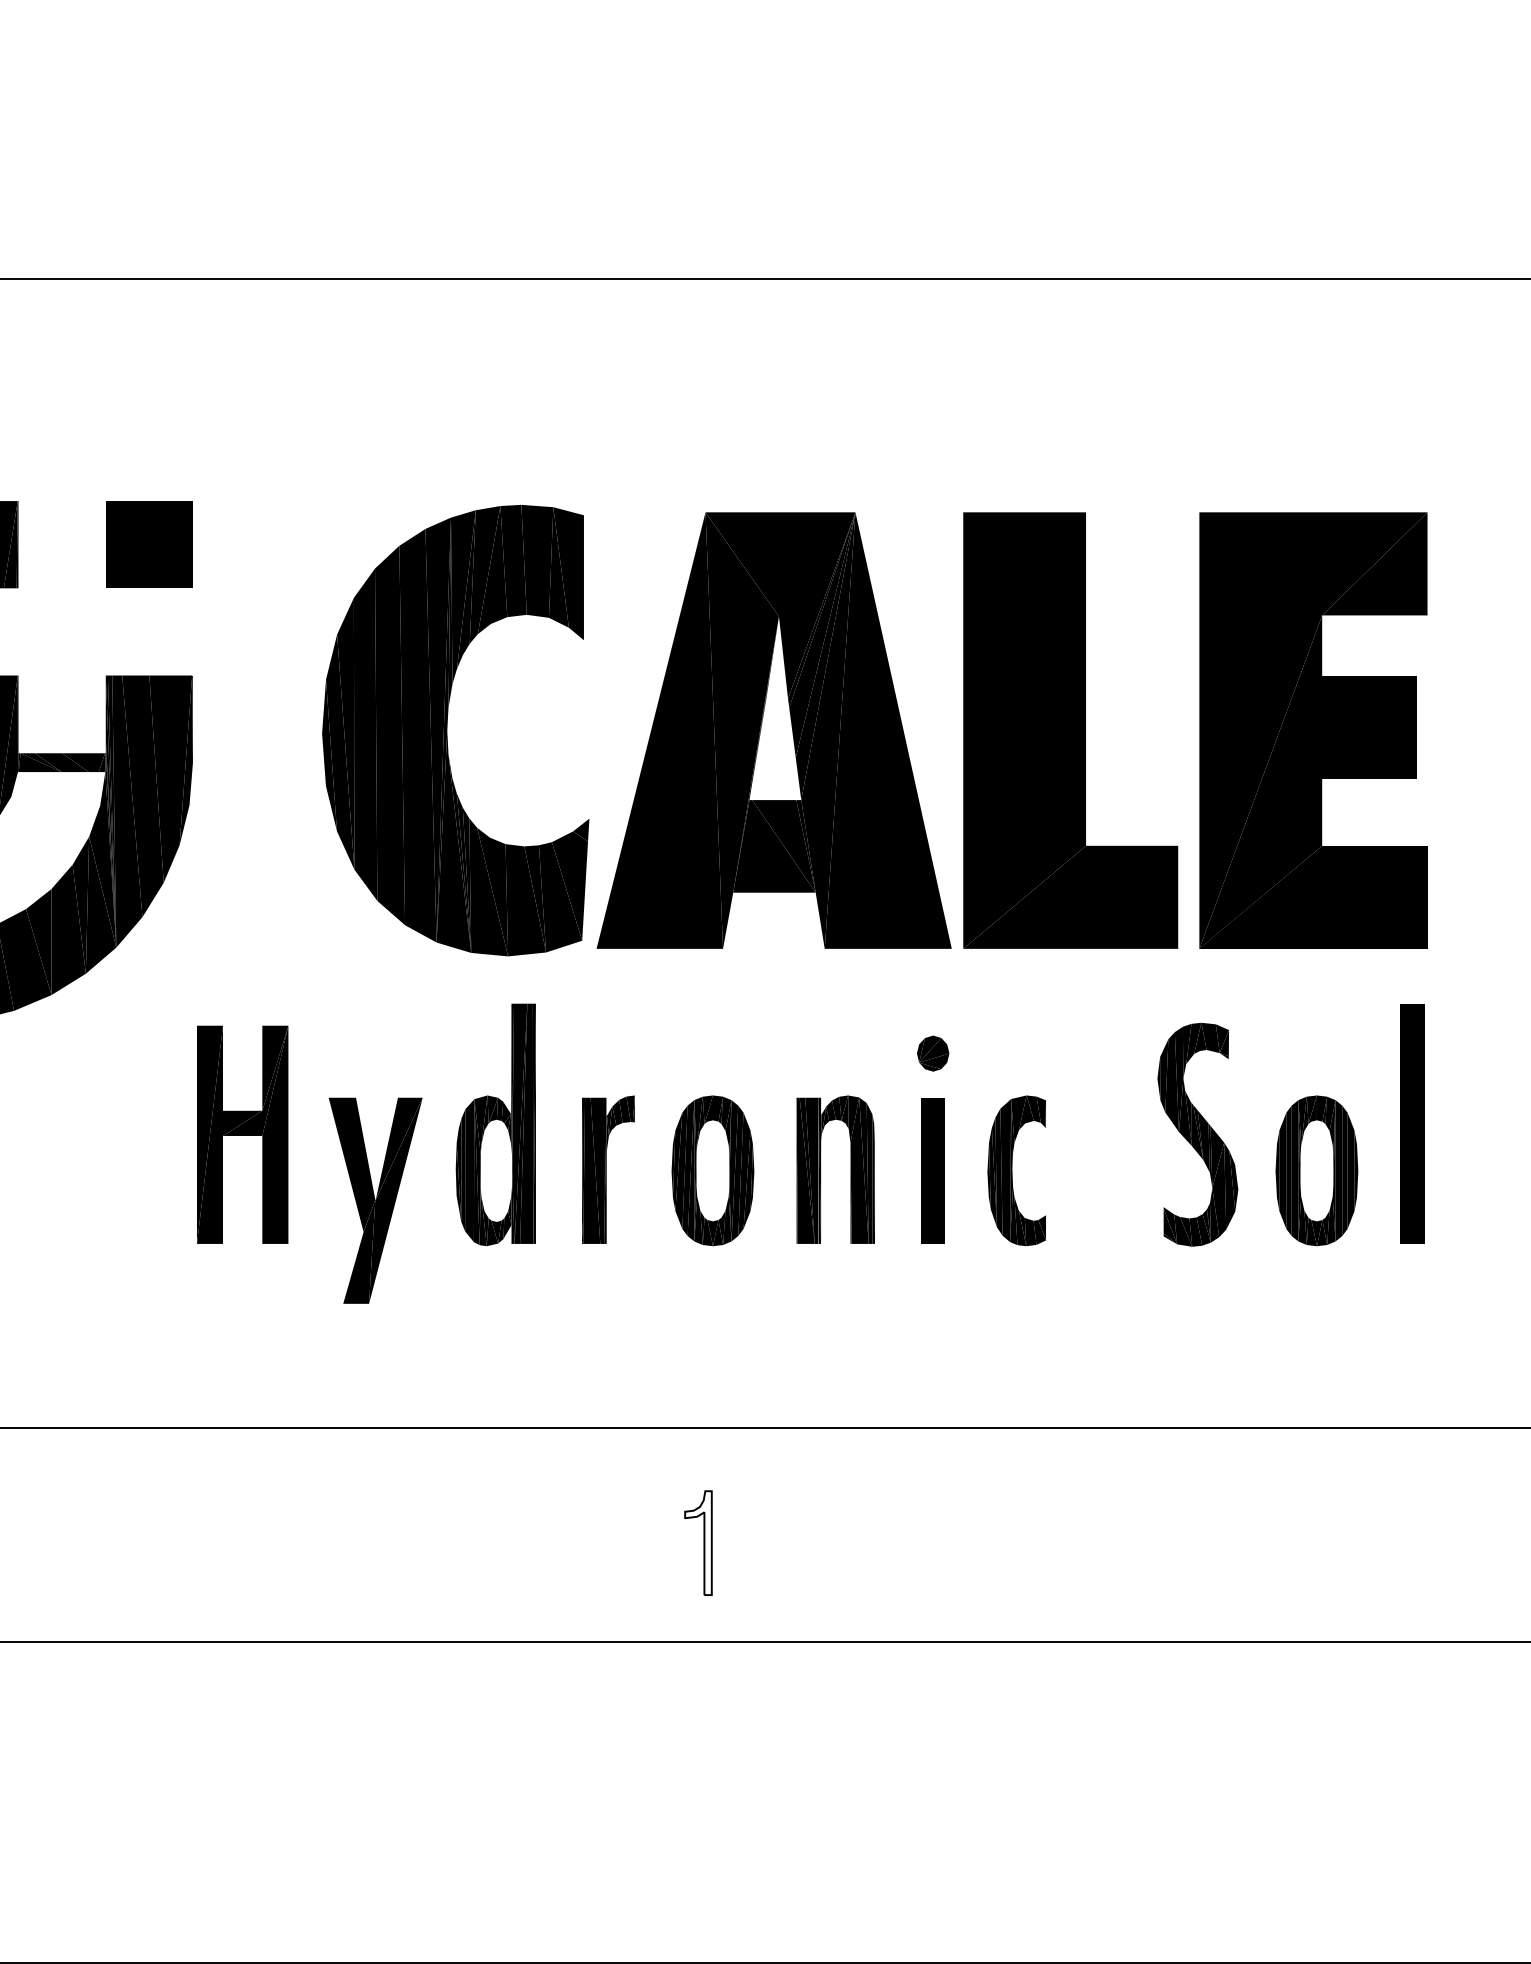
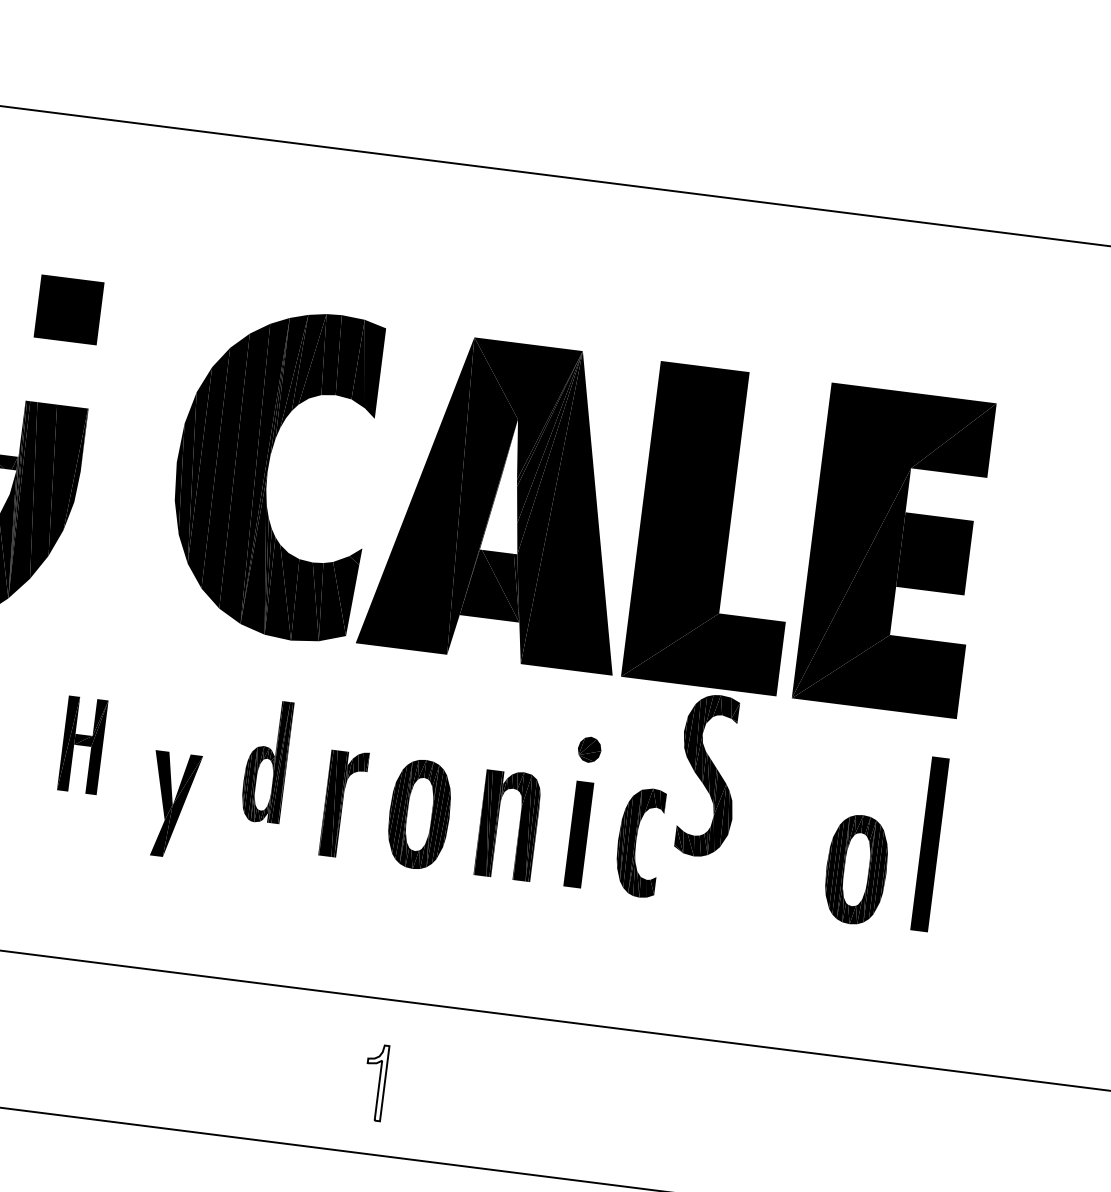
part: (495, 1124) -> (266, 761), size x0.7
part: (242, 1134) -> (82, 745), size x0.6
part: (1197, 1134) -> (707, 775), moved
part: (375, 1200) -> (172, 805), size x0.7

